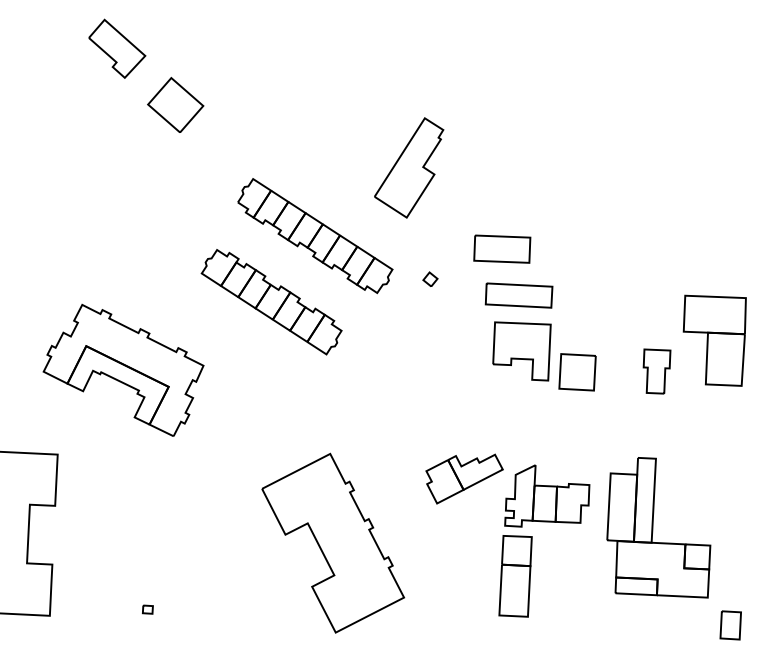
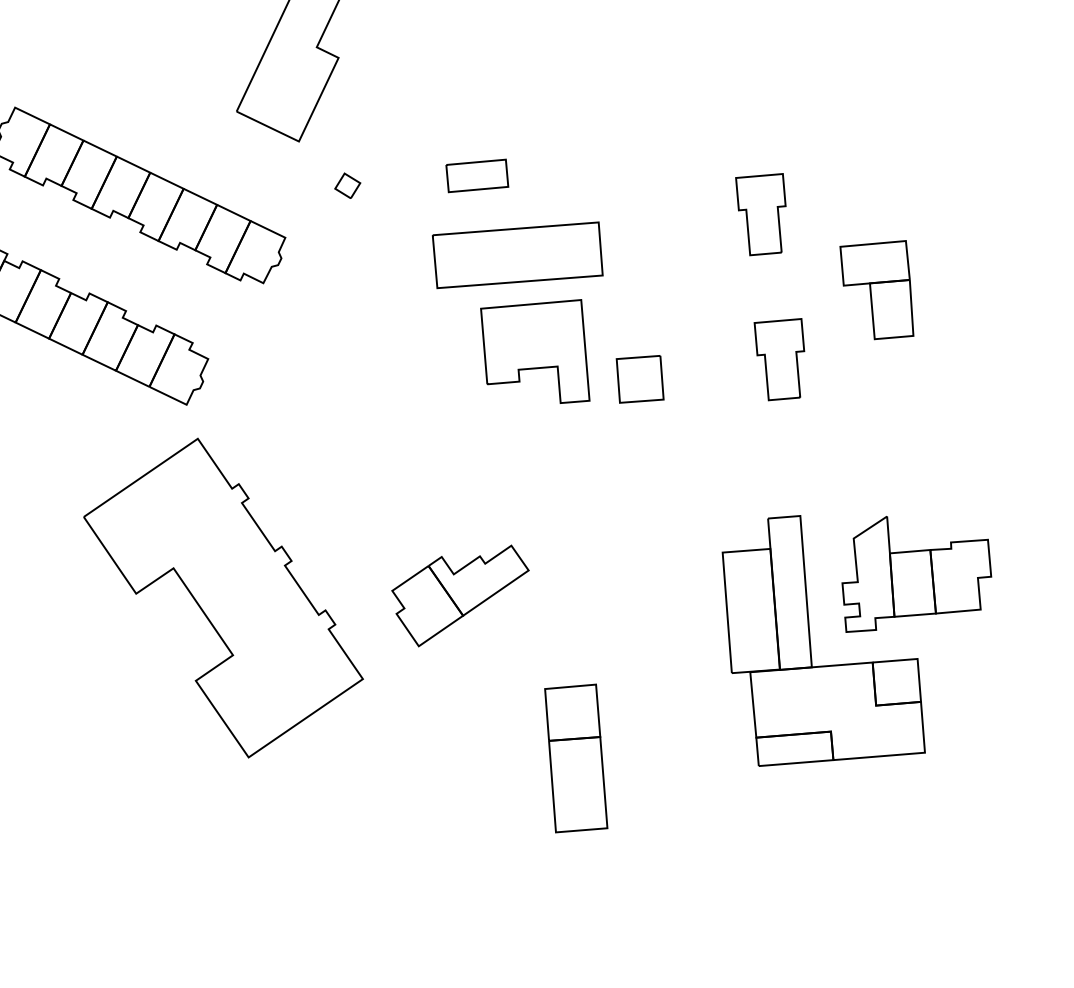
part: (502, 248) -> (477, 174), size x0.6
part: (430, 278) -> (347, 184), moved
part: (656, 290) -> (762, 214), added
part: (518, 295) -> (516, 255), size x1.4
part: (714, 340) -> (877, 290), size x0.6
part: (577, 372) -> (640, 379), size x0.7
part: (547, 495) -> (915, 568), moved
part: (333, 542) -> (223, 596), moved
part: (730, 625) -> (971, 797), removed

